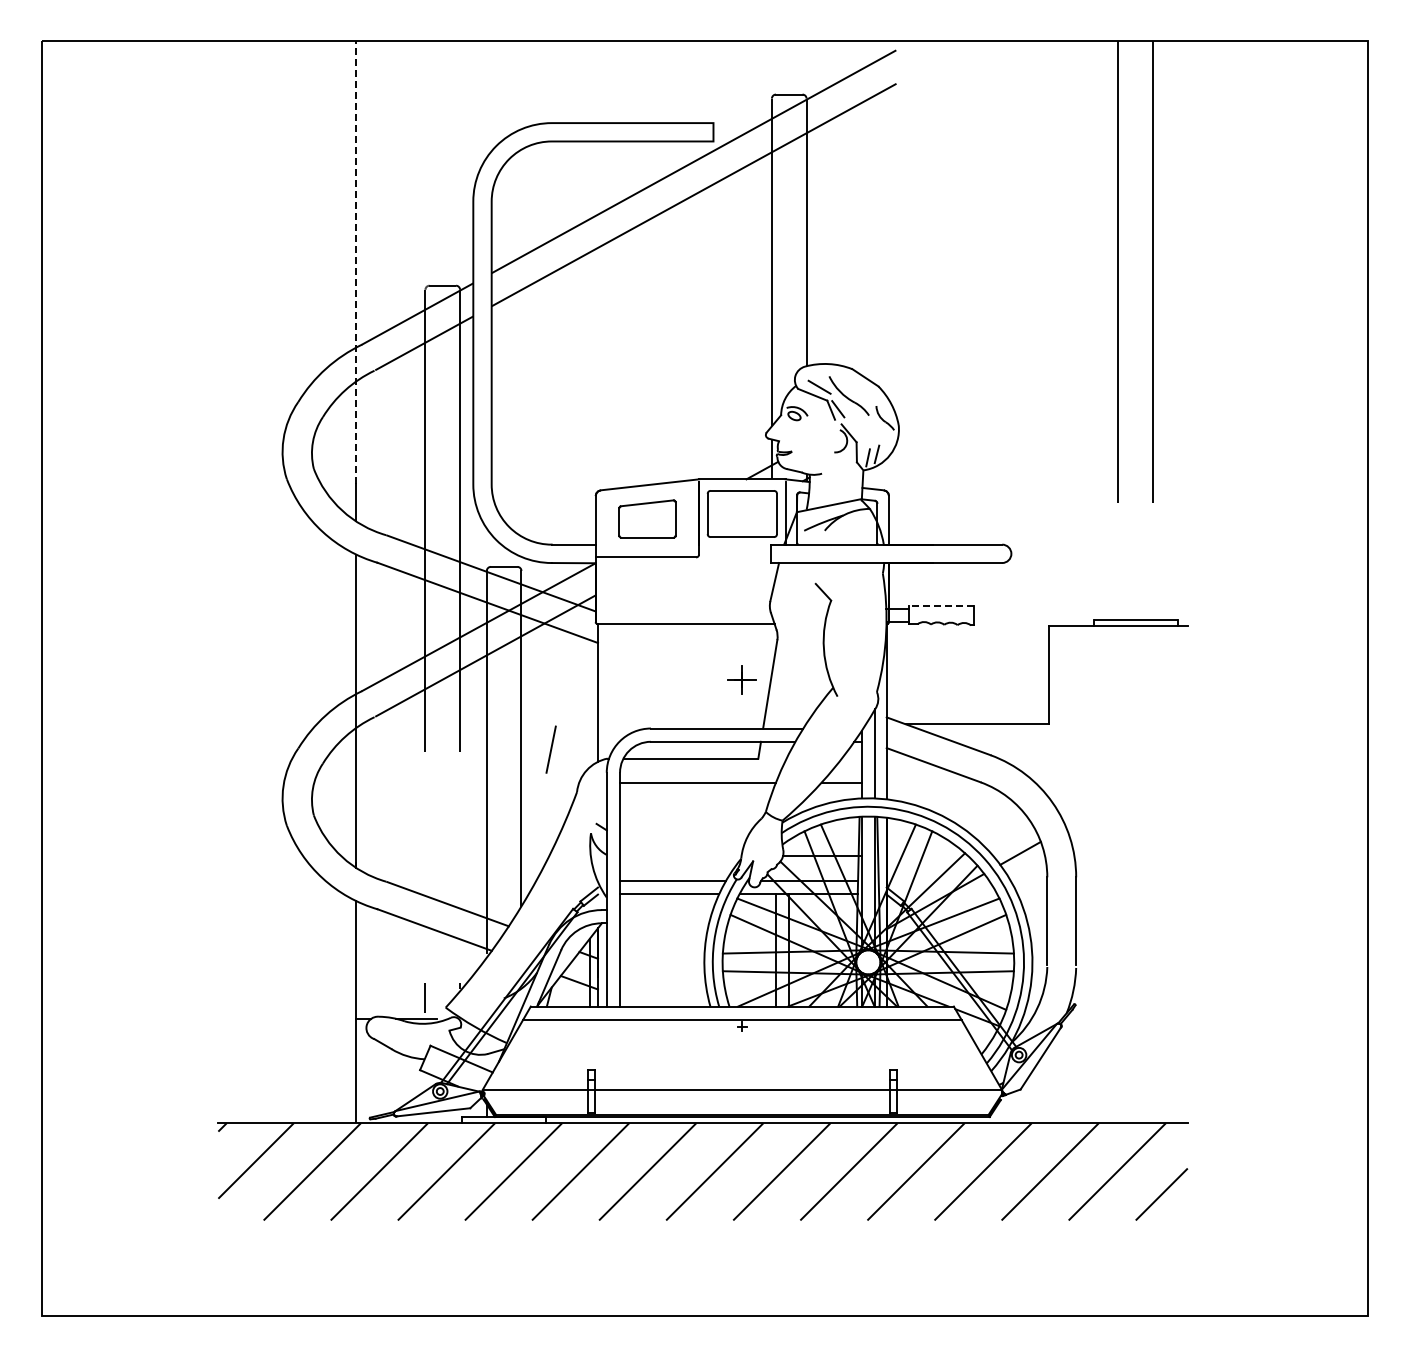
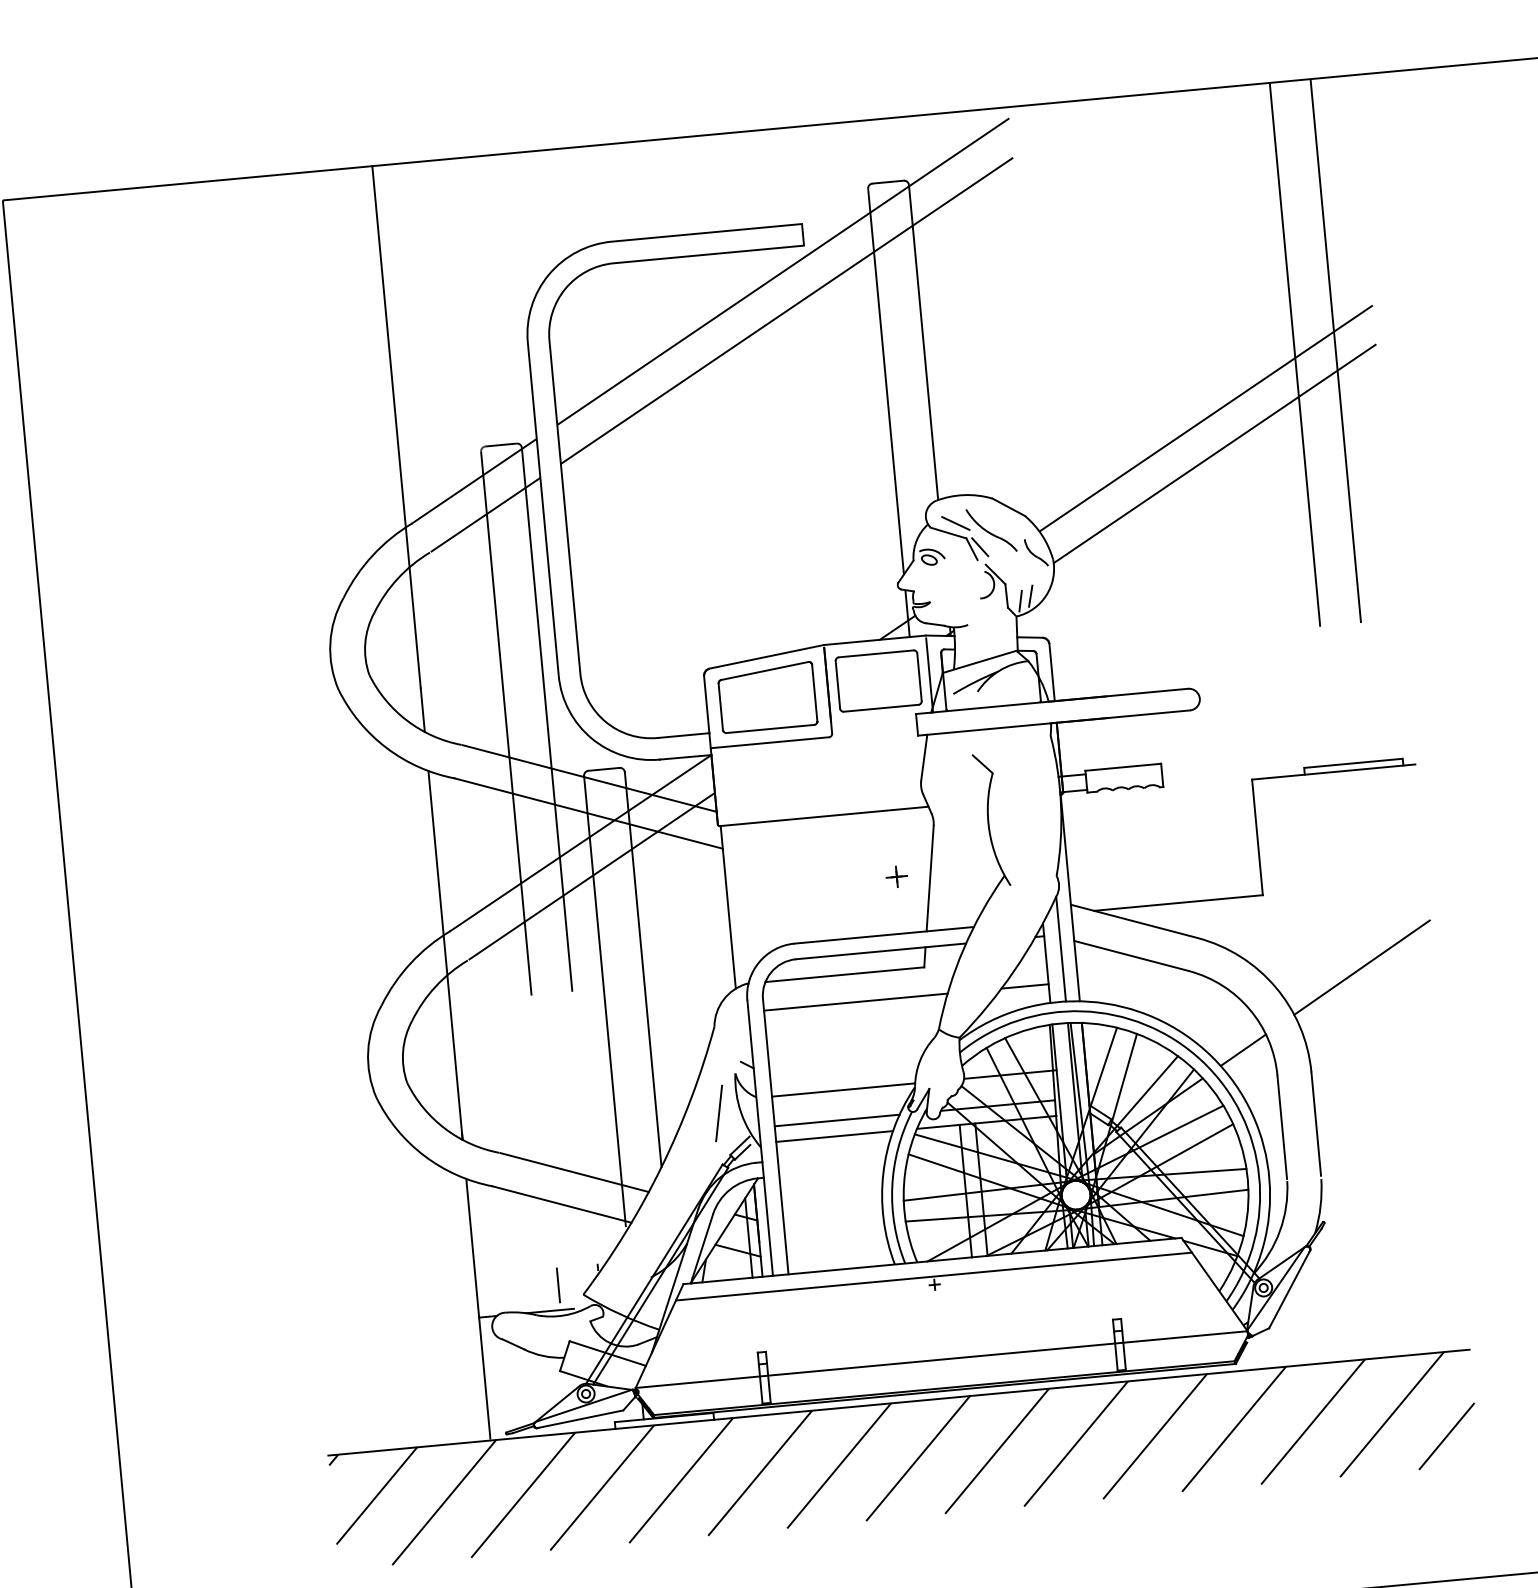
line: (356, 262) -> (396, 427), dashed -> solid
line: (1038, 318) -> (1206, 418), added
line: (1042, 348) -> (1214, 453), added
part: (647, 518) -> (767, 696), size x1.43
line: (941, 605) -> (1123, 767), dashed -> solid
part: (742, 680) -> (897, 877), size x0.62
line: (550, 749) -> (718, 1113), moved
line: (1126, 792) -> (1361, 967), added
line: (680, 855) -> (843, 1089), added

